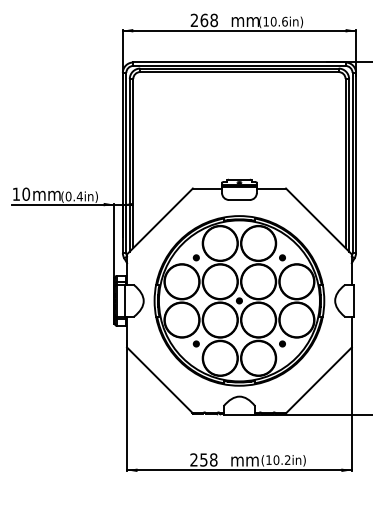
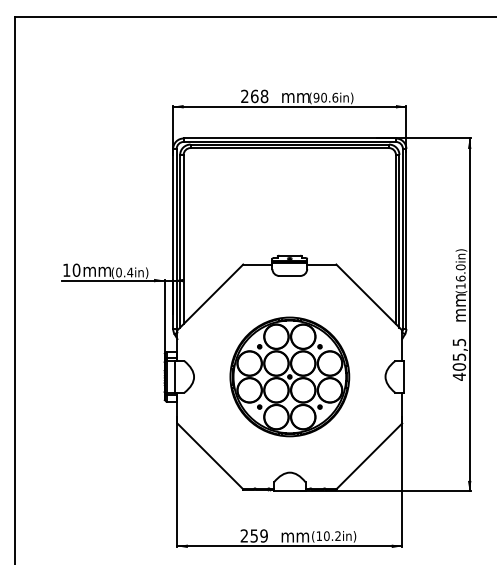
text: (266, 21) -> (316, 97), (10.6in) -> (90.6in)
part: (239, 300) -> (289, 376), size x0.7
text: (213, 459) -> (263, 535), 258 -> 259

